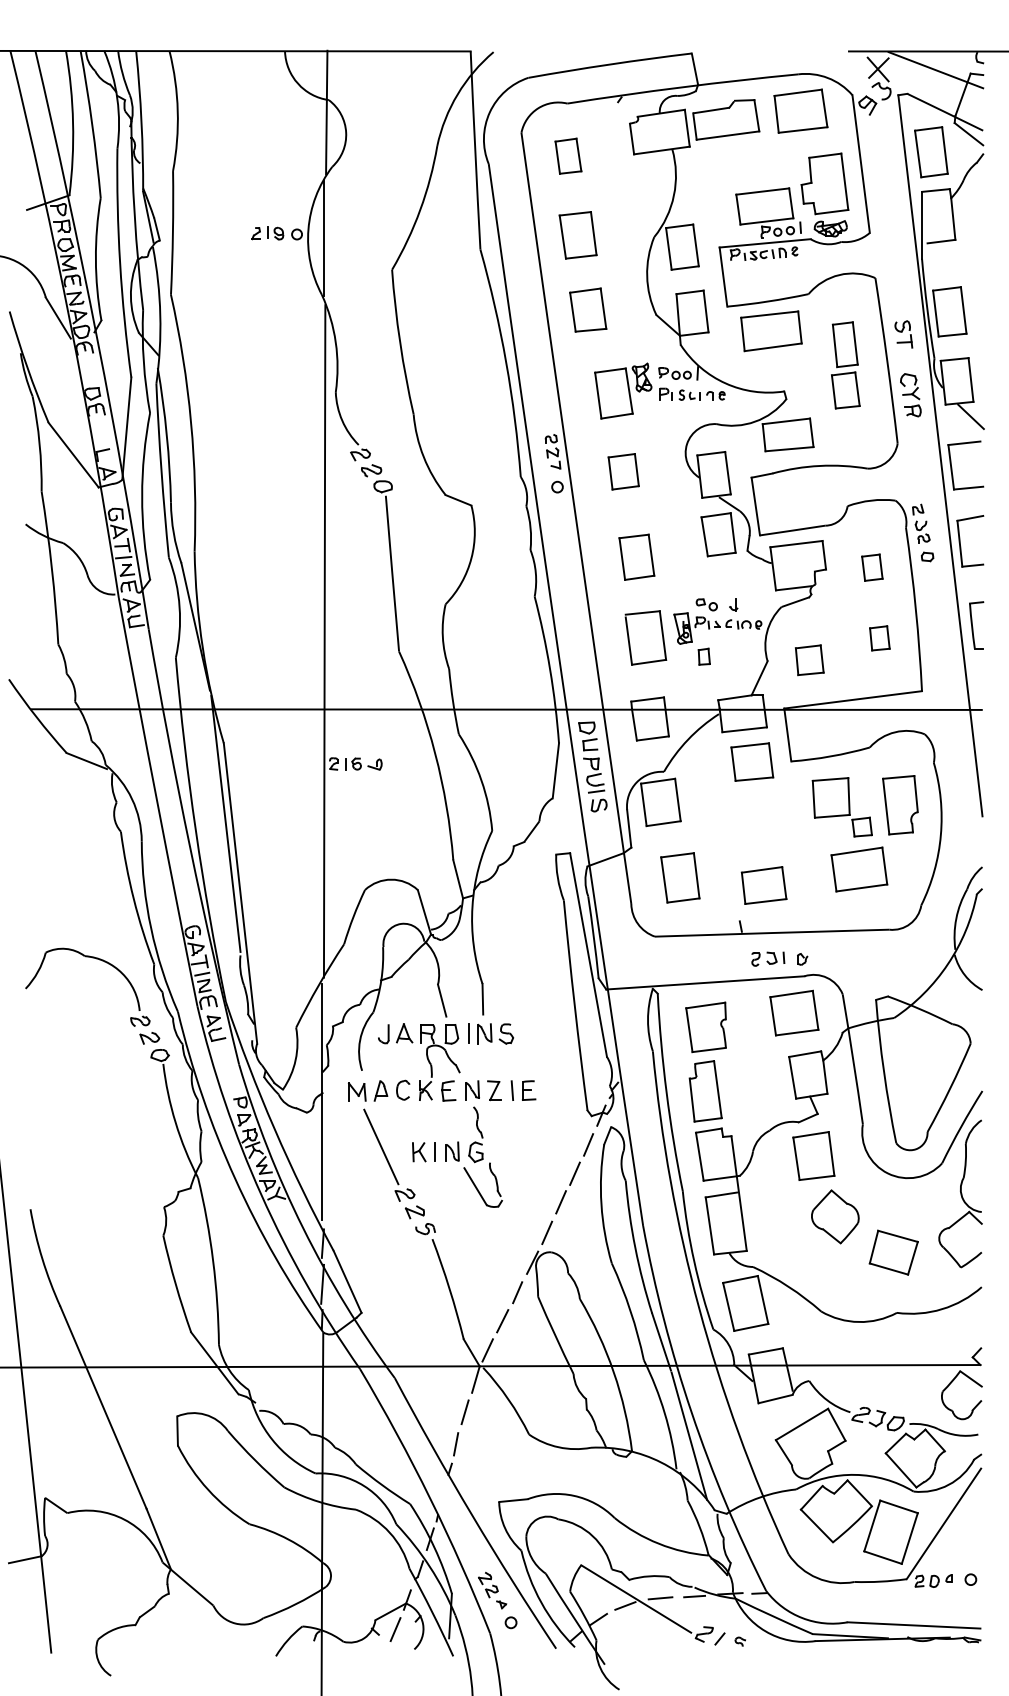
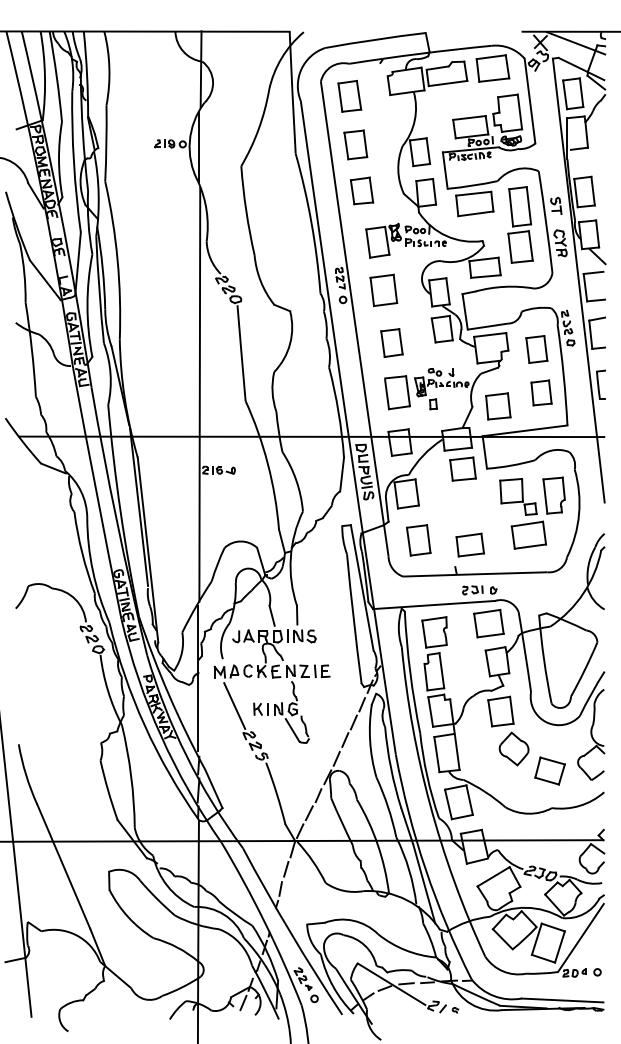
part: (567, 155) -> (349, 95), size x1.43
part: (845, 364) -> (520, 224), size x1.43
part: (623, 471) -> (383, 290), size x1.43
part: (871, 567) -> (536, 349), size x1.67
part: (879, 637) -> (541, 392), size x1.67
part: (809, 660) -> (498, 406), size x1.43

